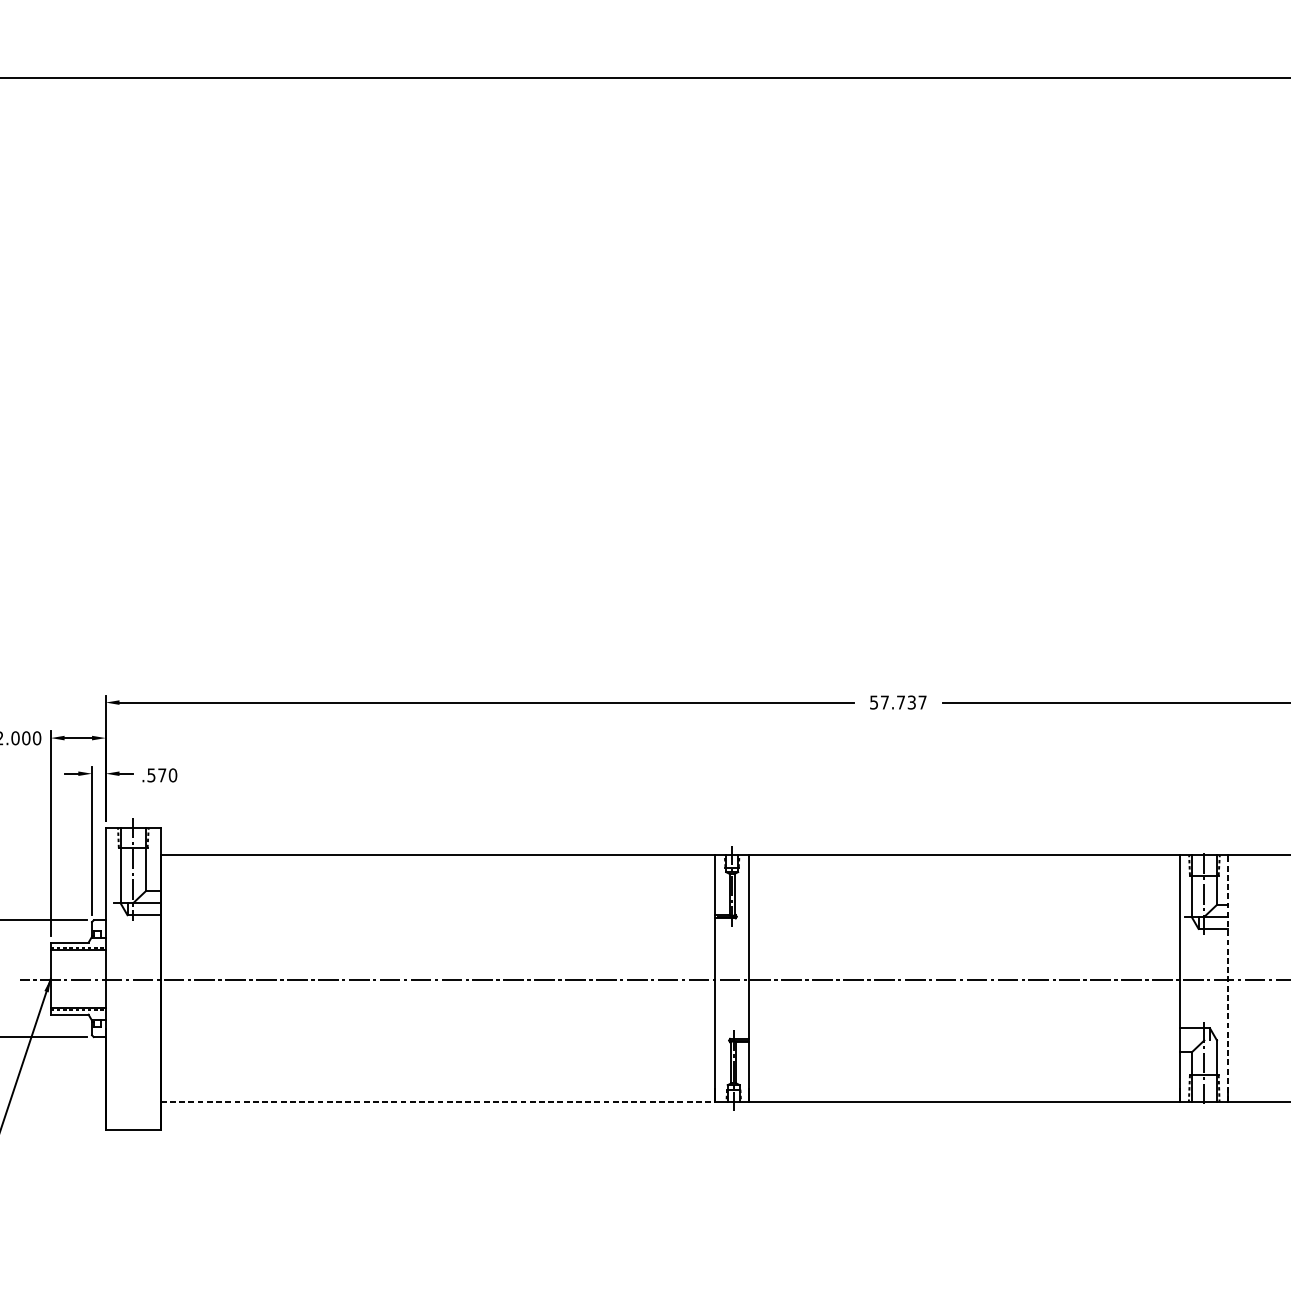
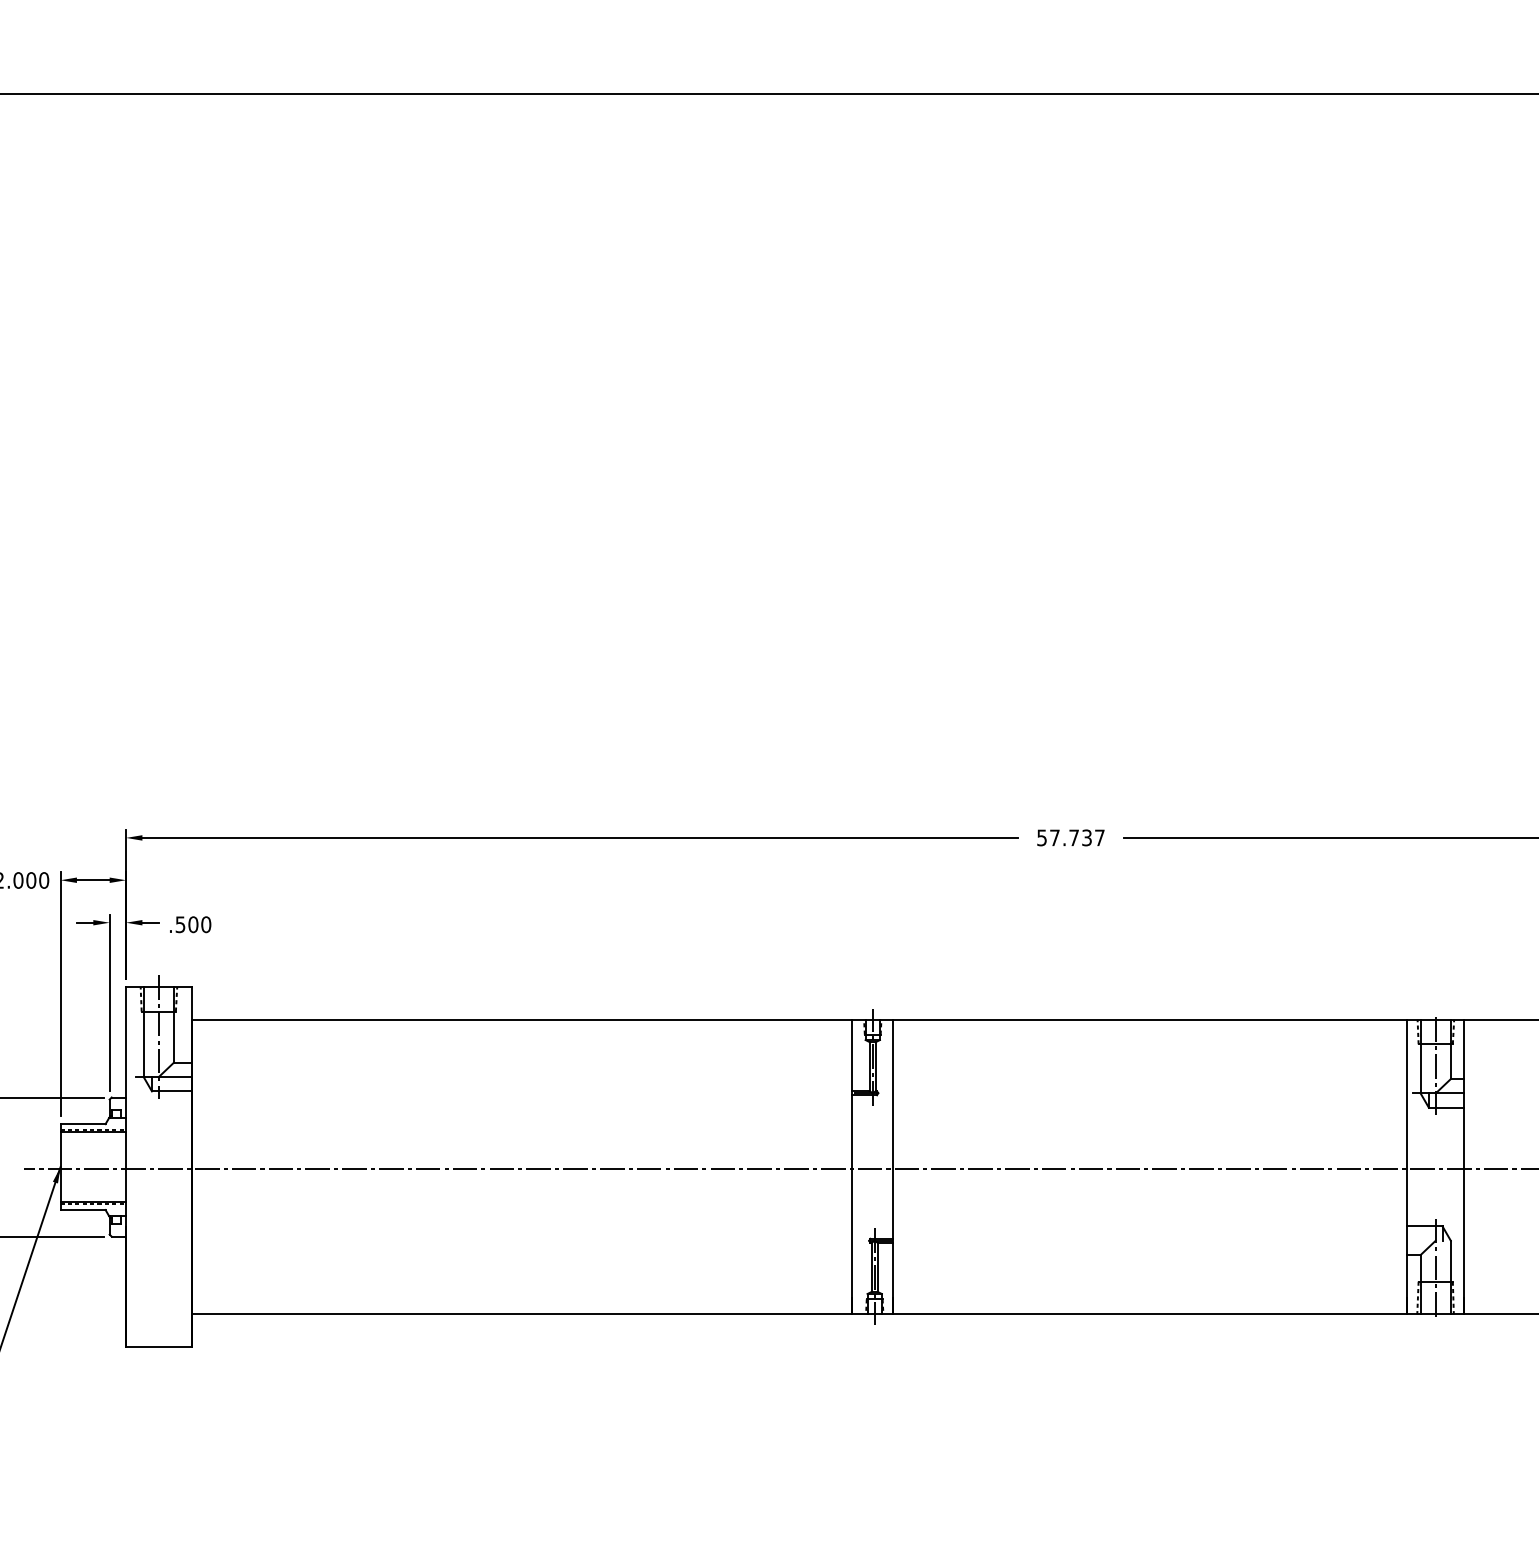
text: (162, 775) -> (193, 924), .570 -> .500
line: (1228, 978) -> (1464, 1166), dashed -> solid
line: (438, 1102) -> (522, 1314), dashed -> solid

